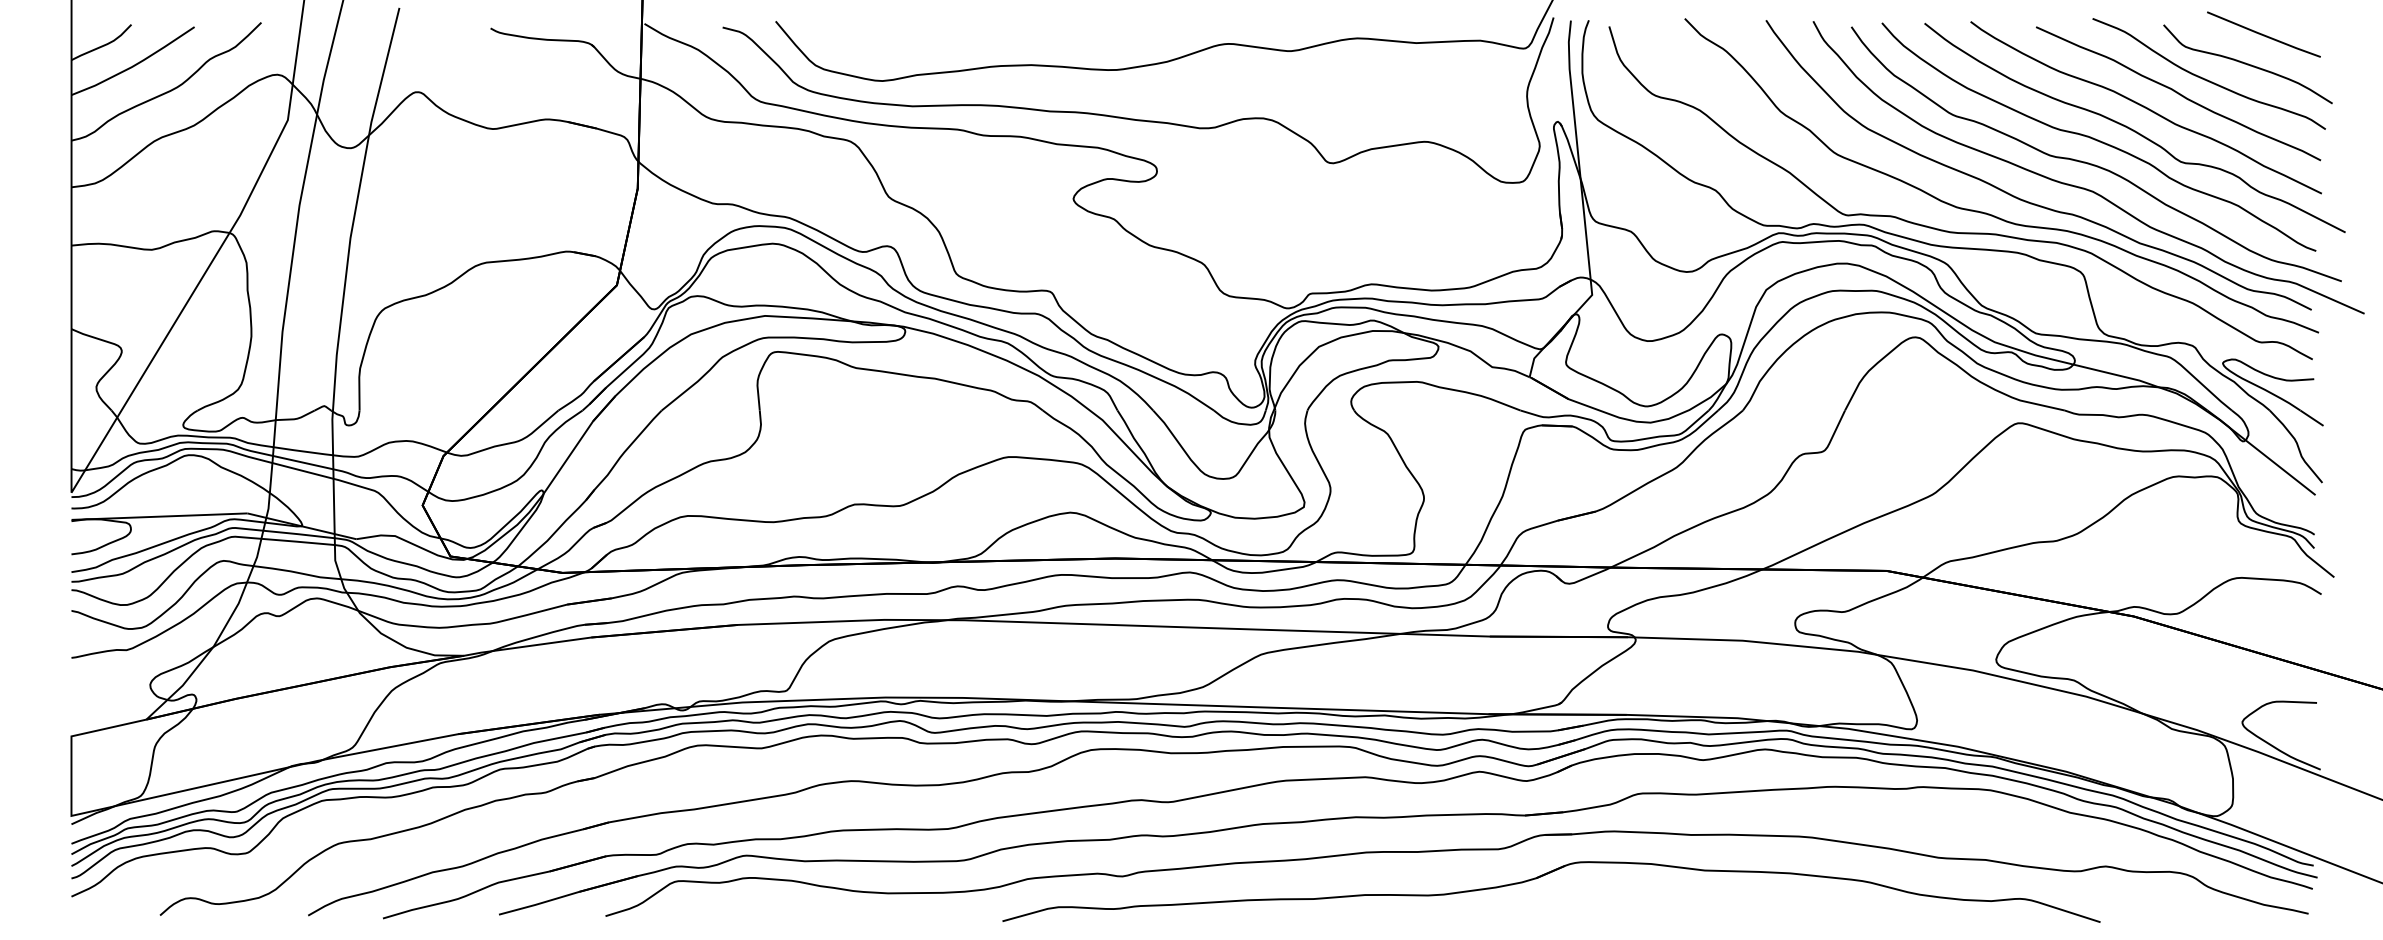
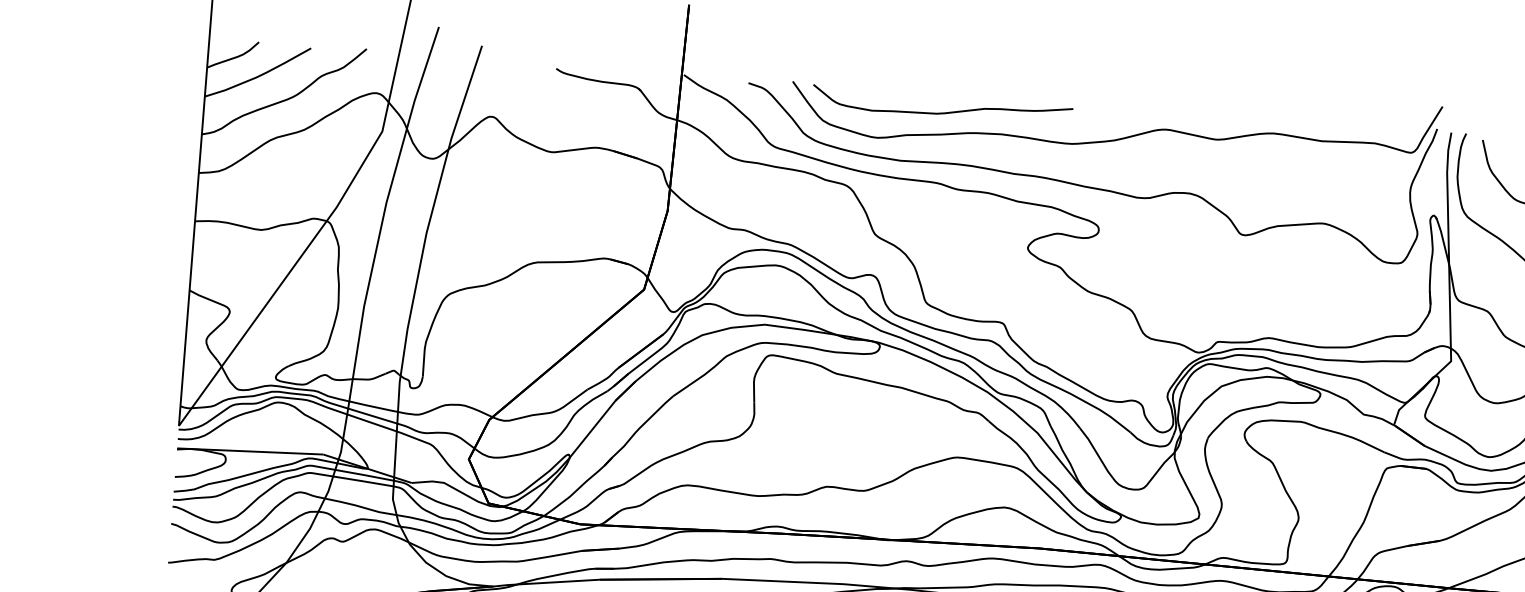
curve: (957, 44) -> (941, 112), added

